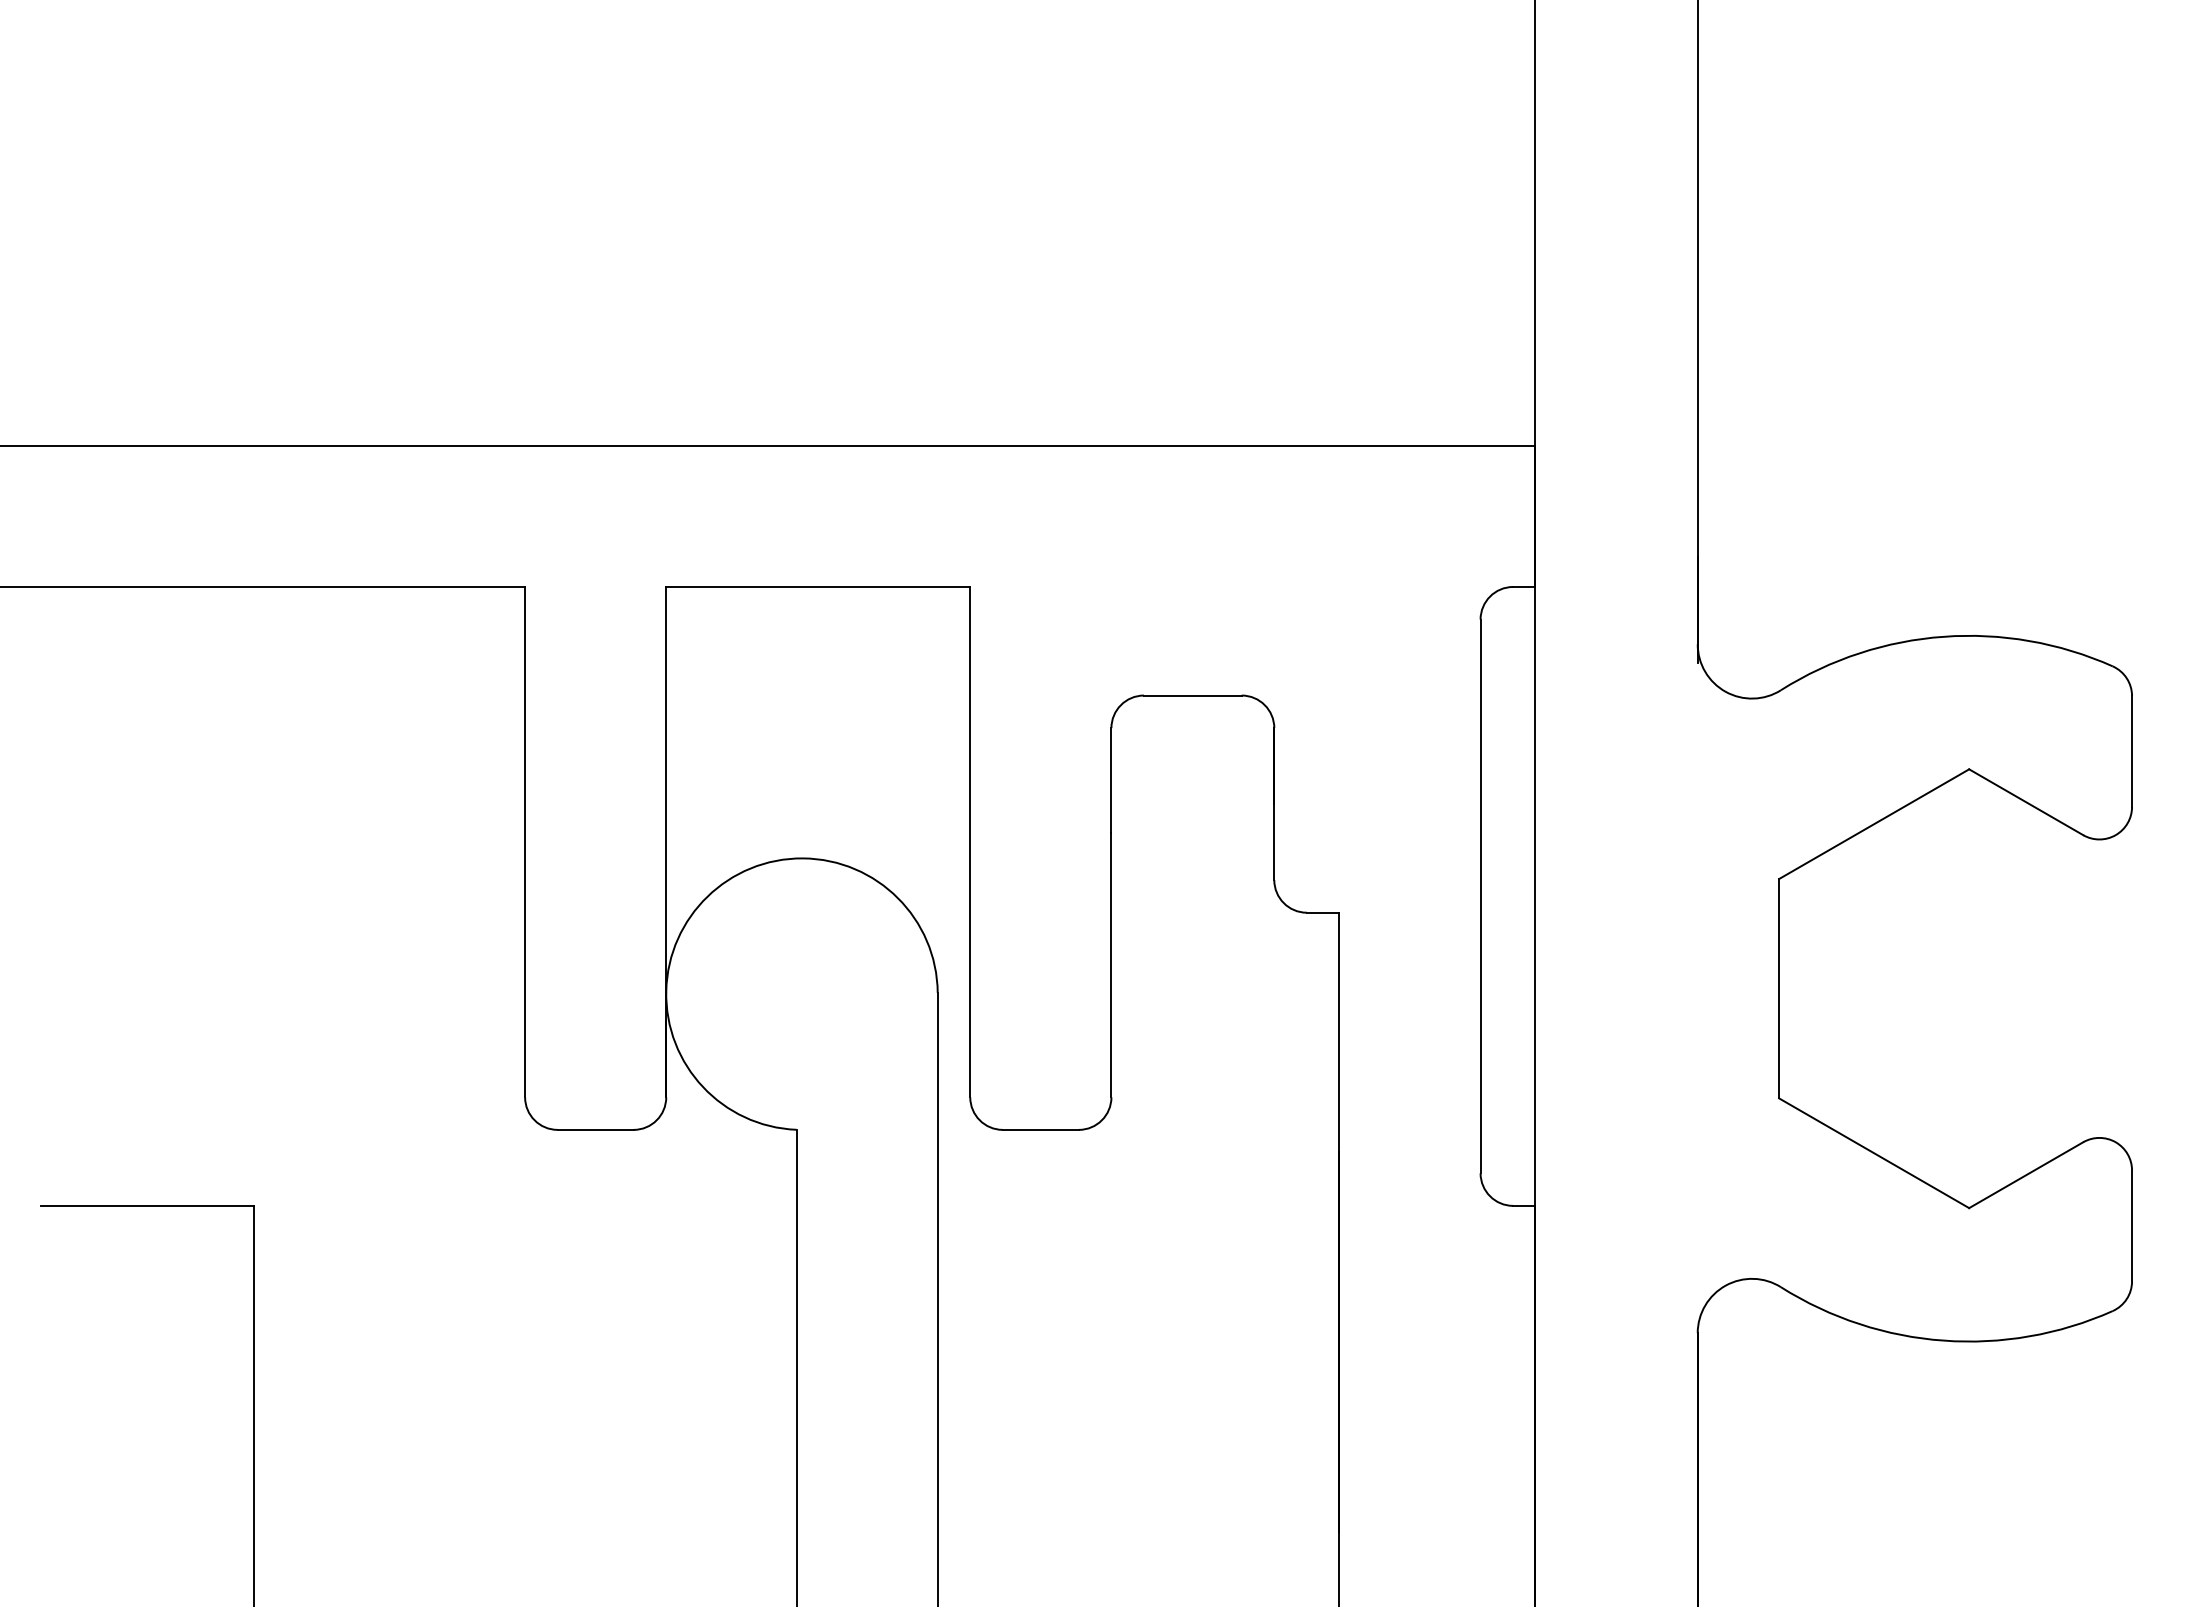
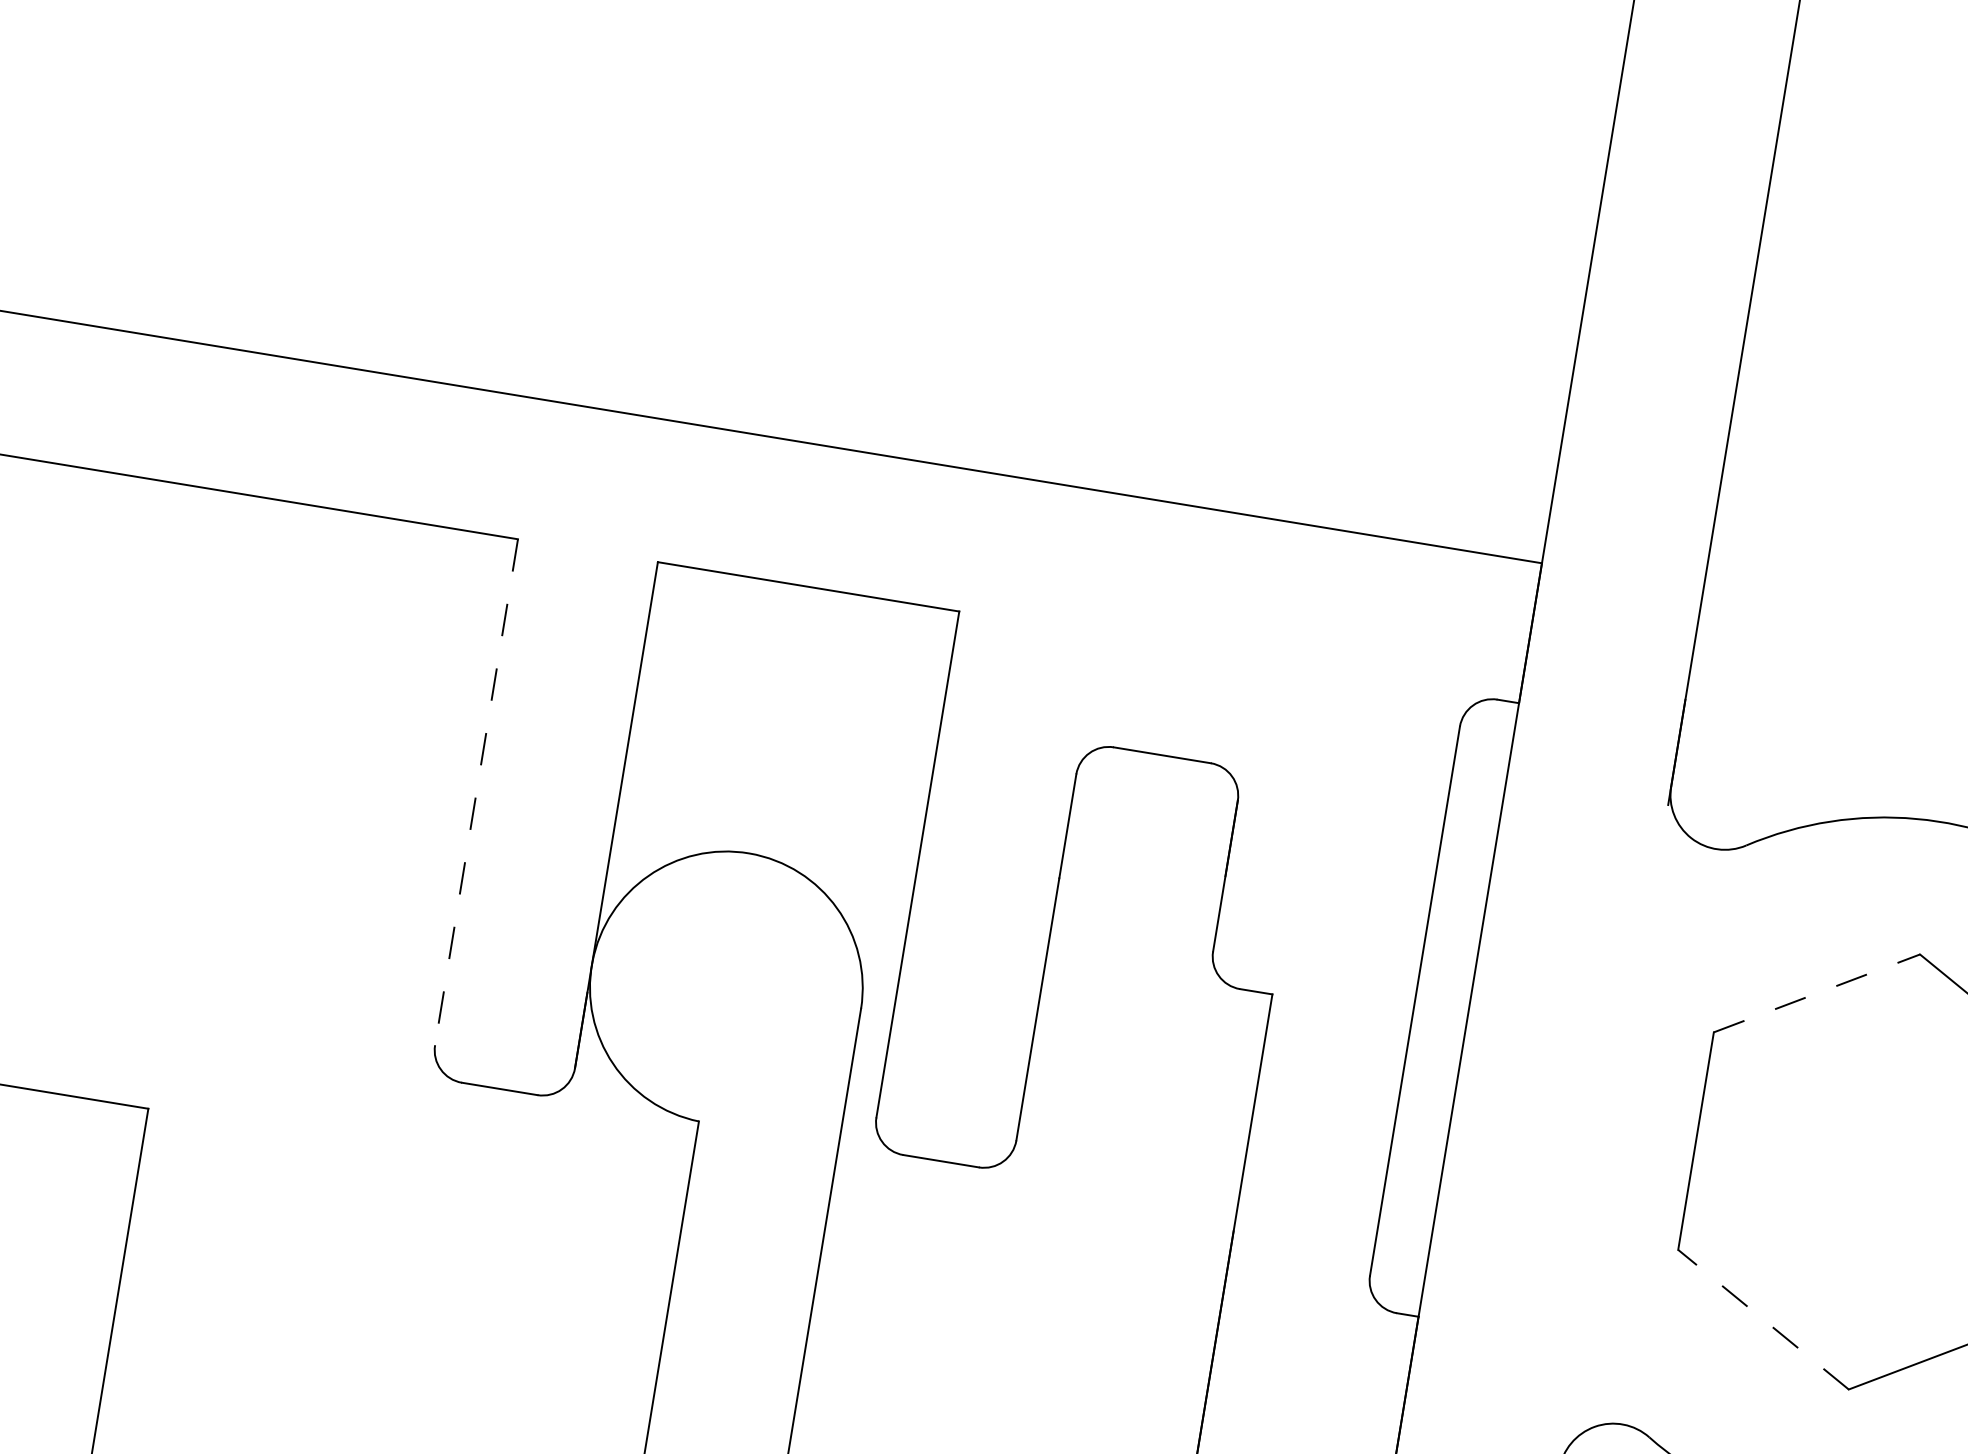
line: (1874, 824) -> (1817, 993), solid -> dashed
line: (525, 842) -> (476, 792), solid -> dashed
line: (1874, 1153) -> (1763, 1319), solid -> dashed

